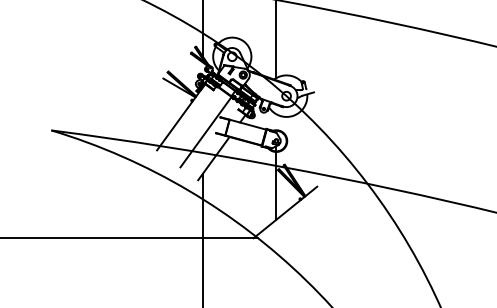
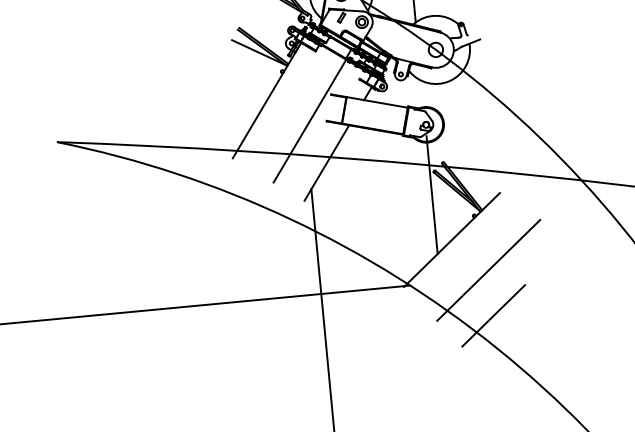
line: (305, 232) -> (487, 269), added
line: (306, 260) -> (493, 315), added

